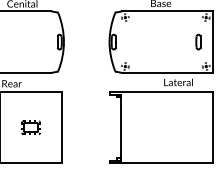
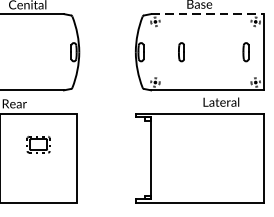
line: (167, 11) -> (207, 14), solid -> dashed
part: (146, 41) -> (181, 51), added
part: (30, 127) -> (37, 144), moved

